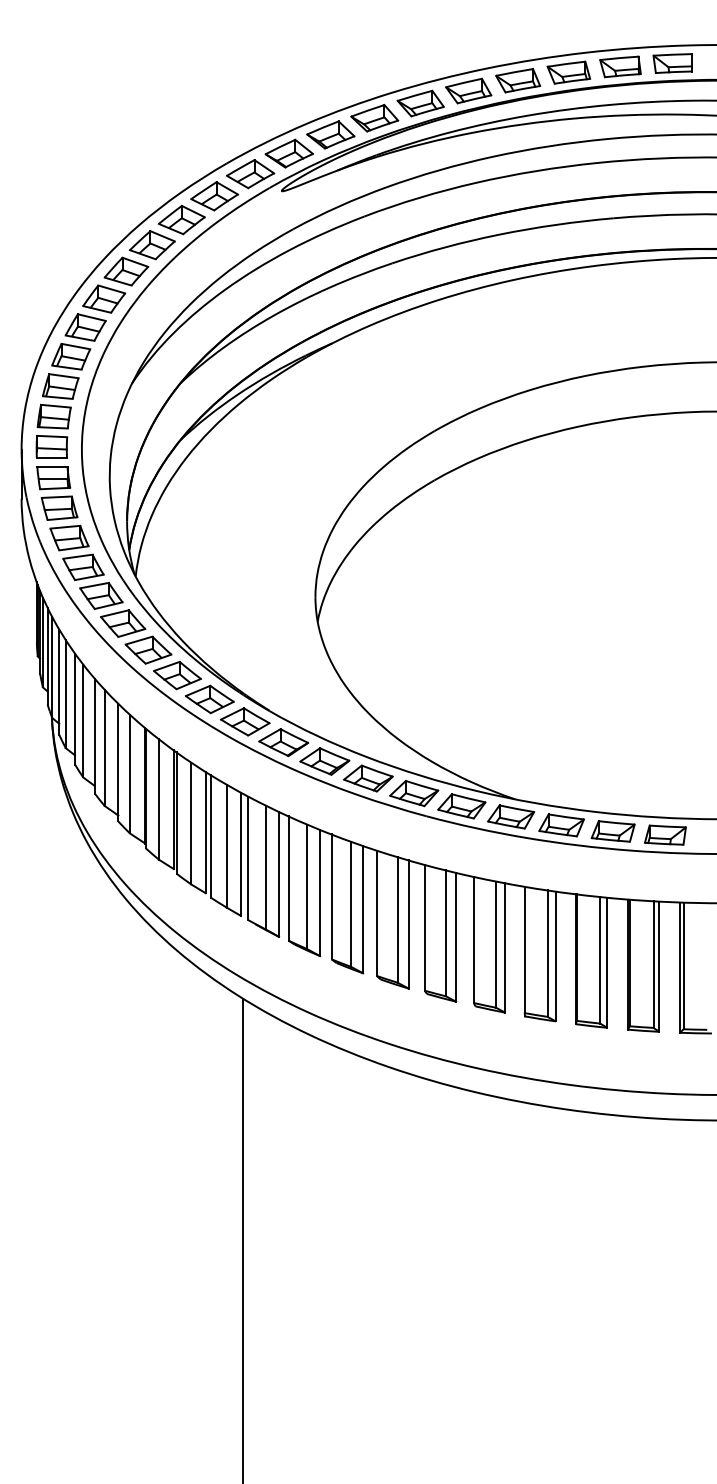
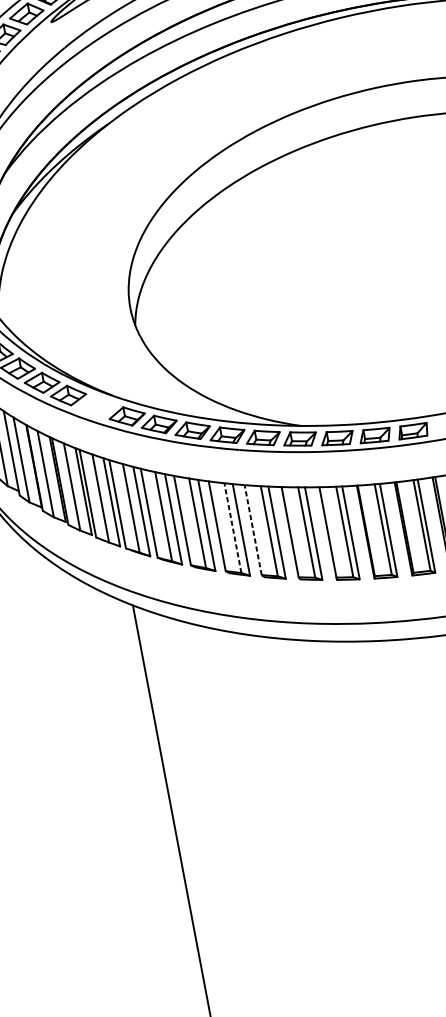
part: (245, 721) -> (97, 406), removed
line: (397, 919) -> (232, 527), solid -> dashed
line: (424, 927) -> (253, 529), solid -> dashed

